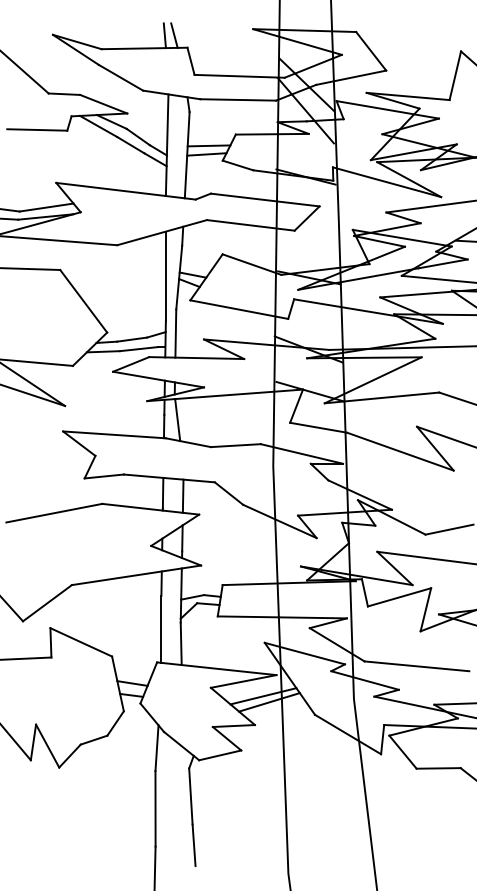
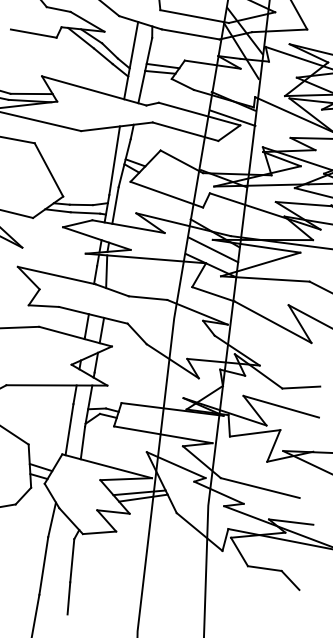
line: (308, 198) -> (232, 118), added
line: (310, 370) -> (213, 249), added

